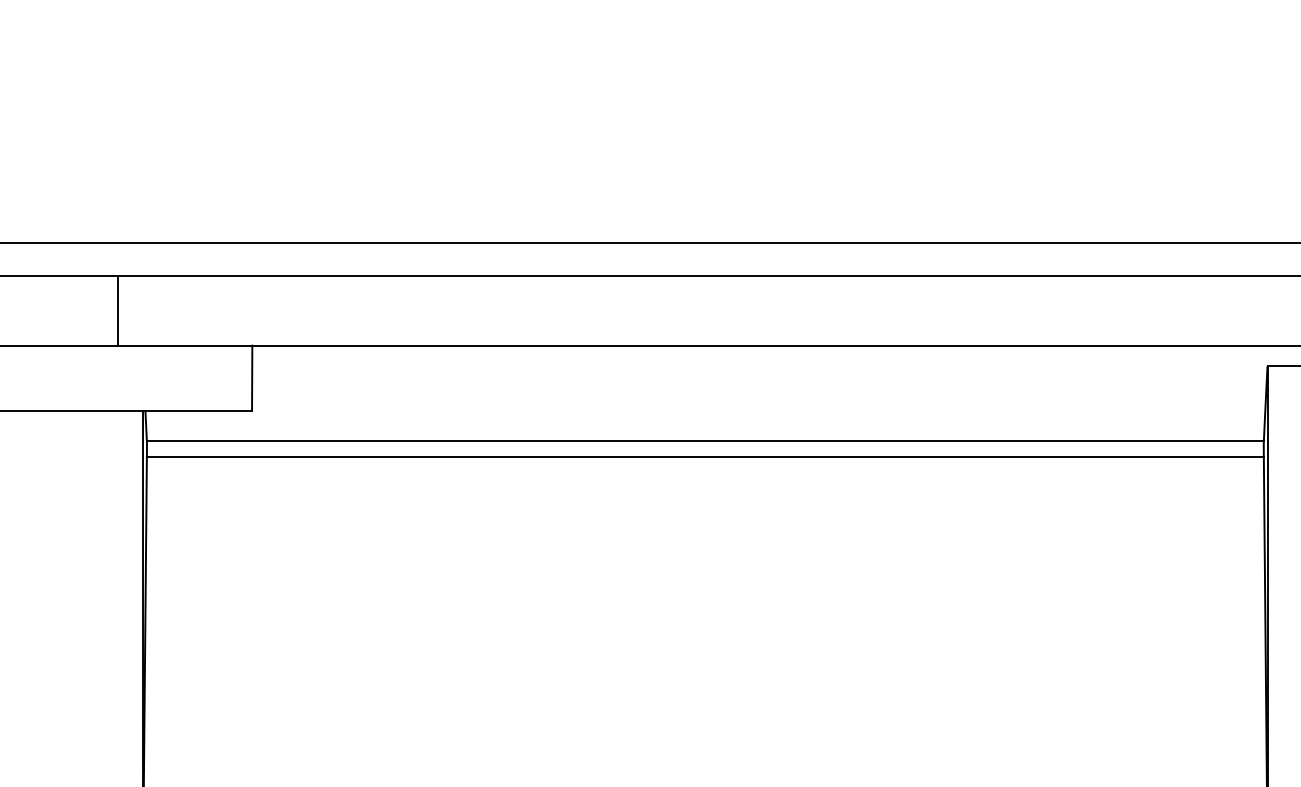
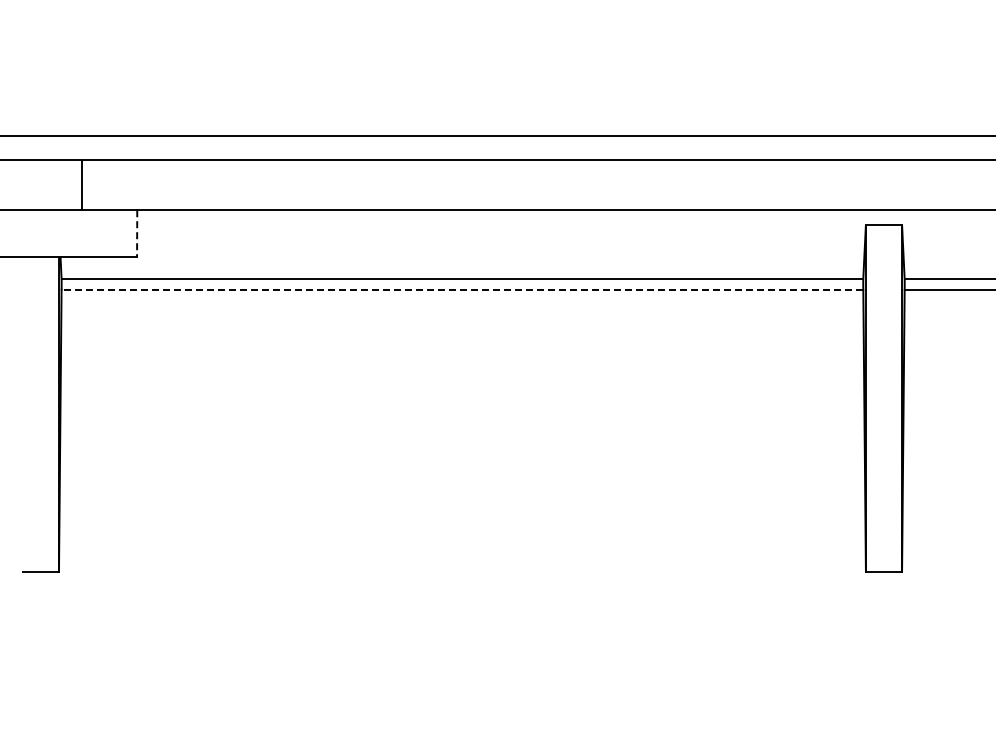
line: (117, 311) -> (81, 185), moved
line: (252, 379) -> (137, 234), solid -> dashed
line: (705, 457) -> (462, 290), solid -> dashed

